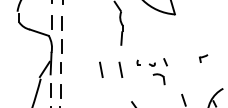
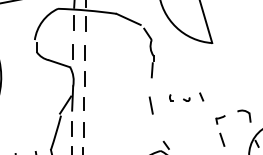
part: (203, 58) -> (220, 119), moved
line: (100, 69) -> (128, 105), removed
part: (159, 78) -> (244, 115), moved

